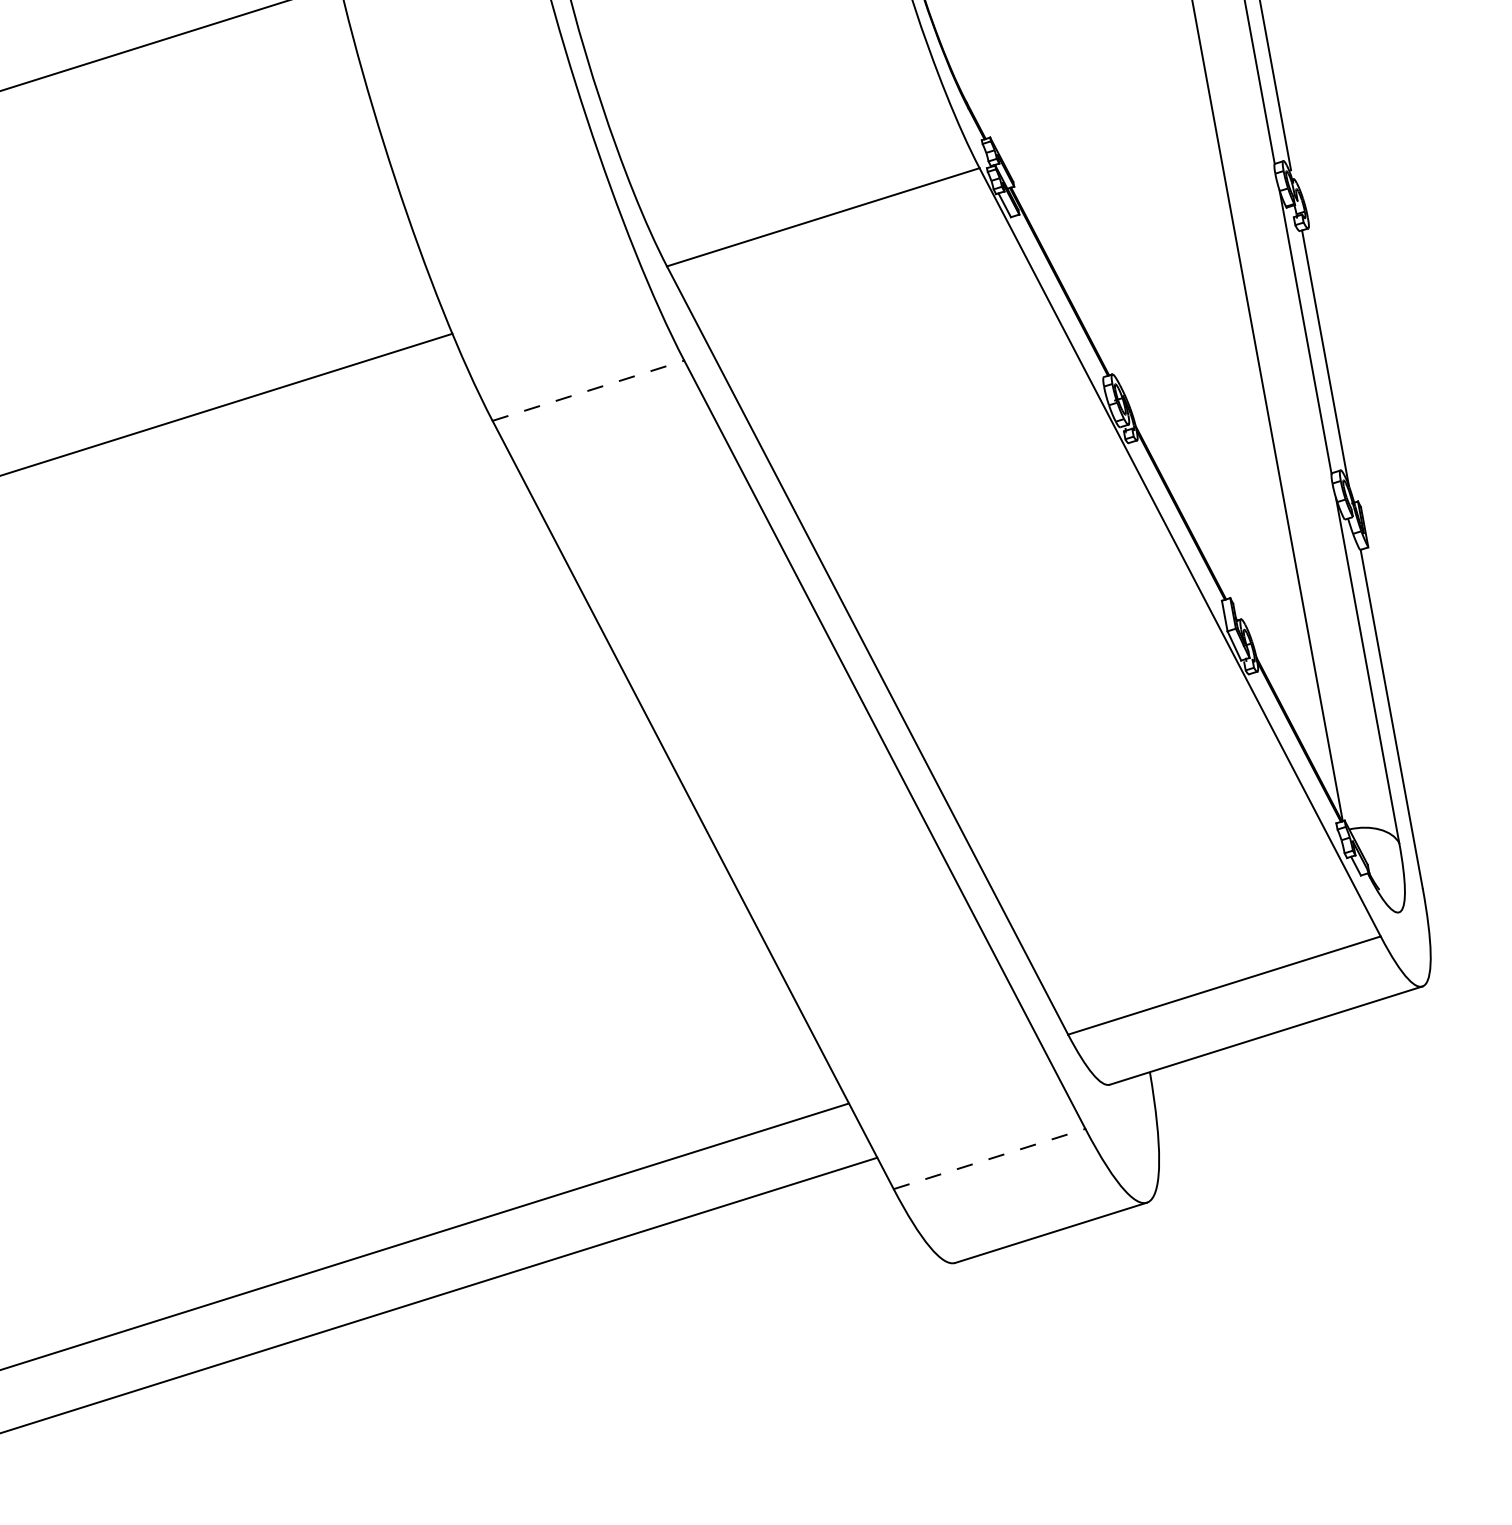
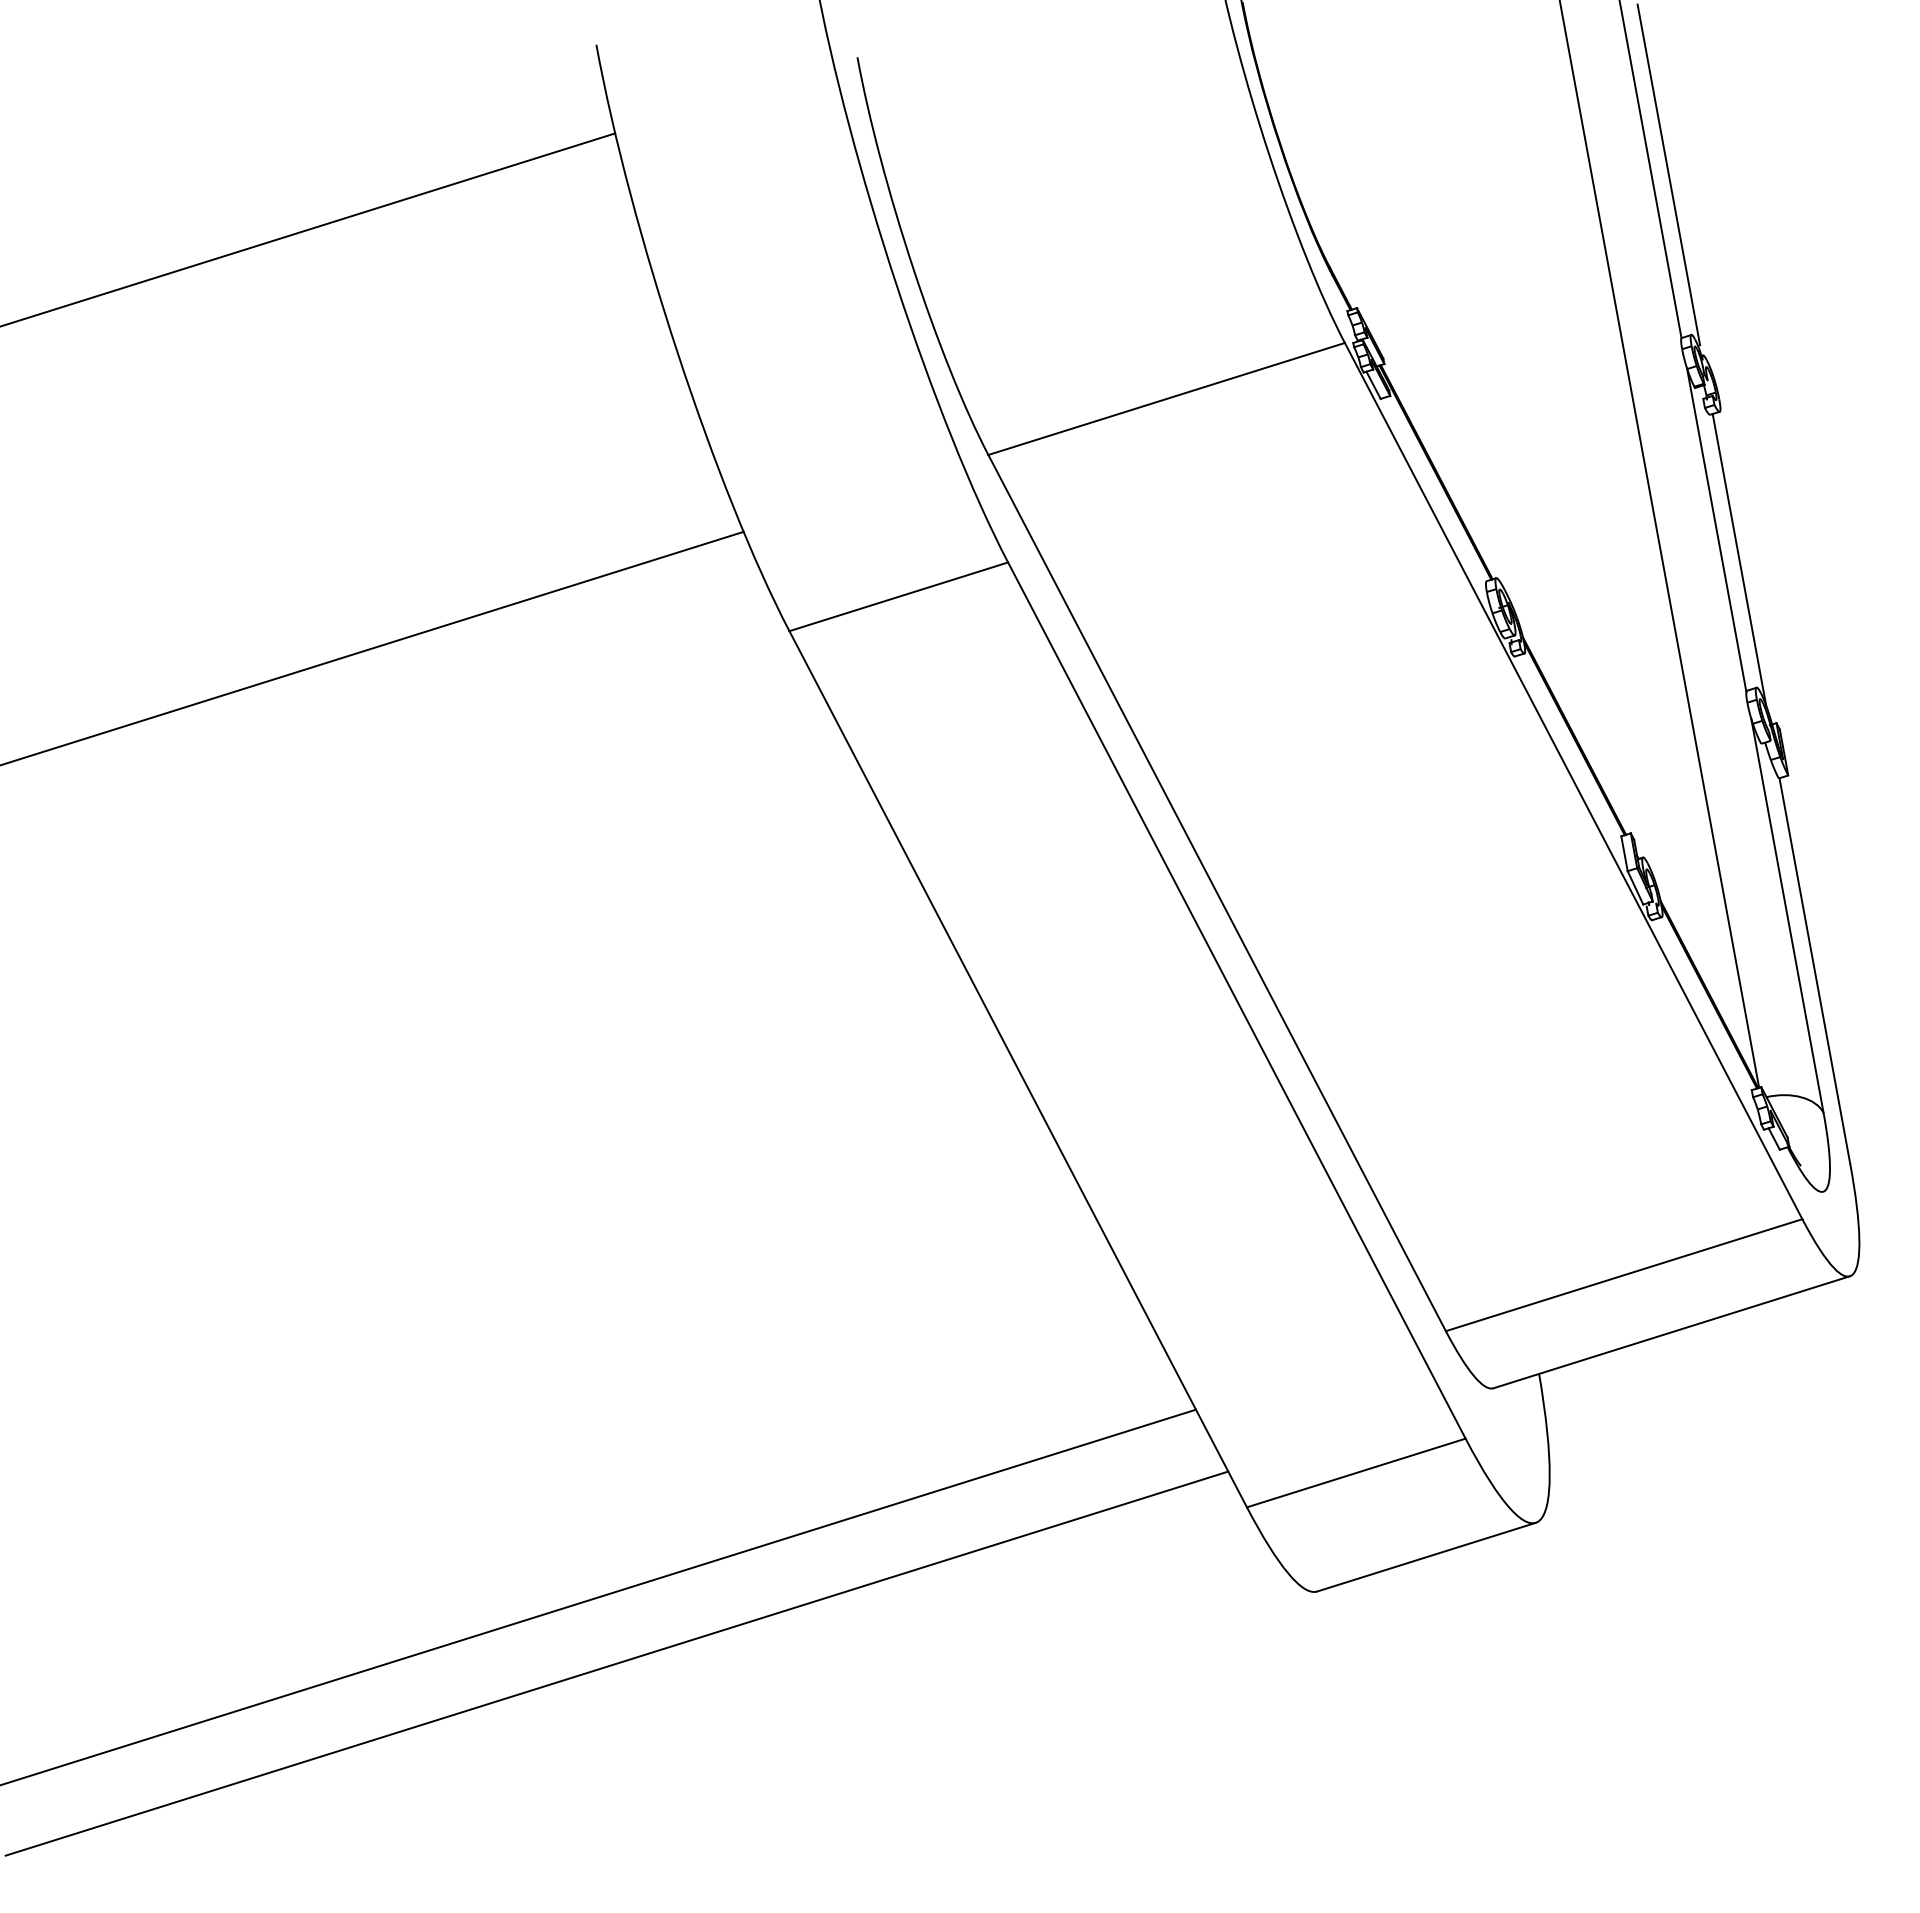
line: (588, 390) -> (898, 596), dashed -> solid
line: (989, 1159) -> (1356, 1473), dashed -> solid

